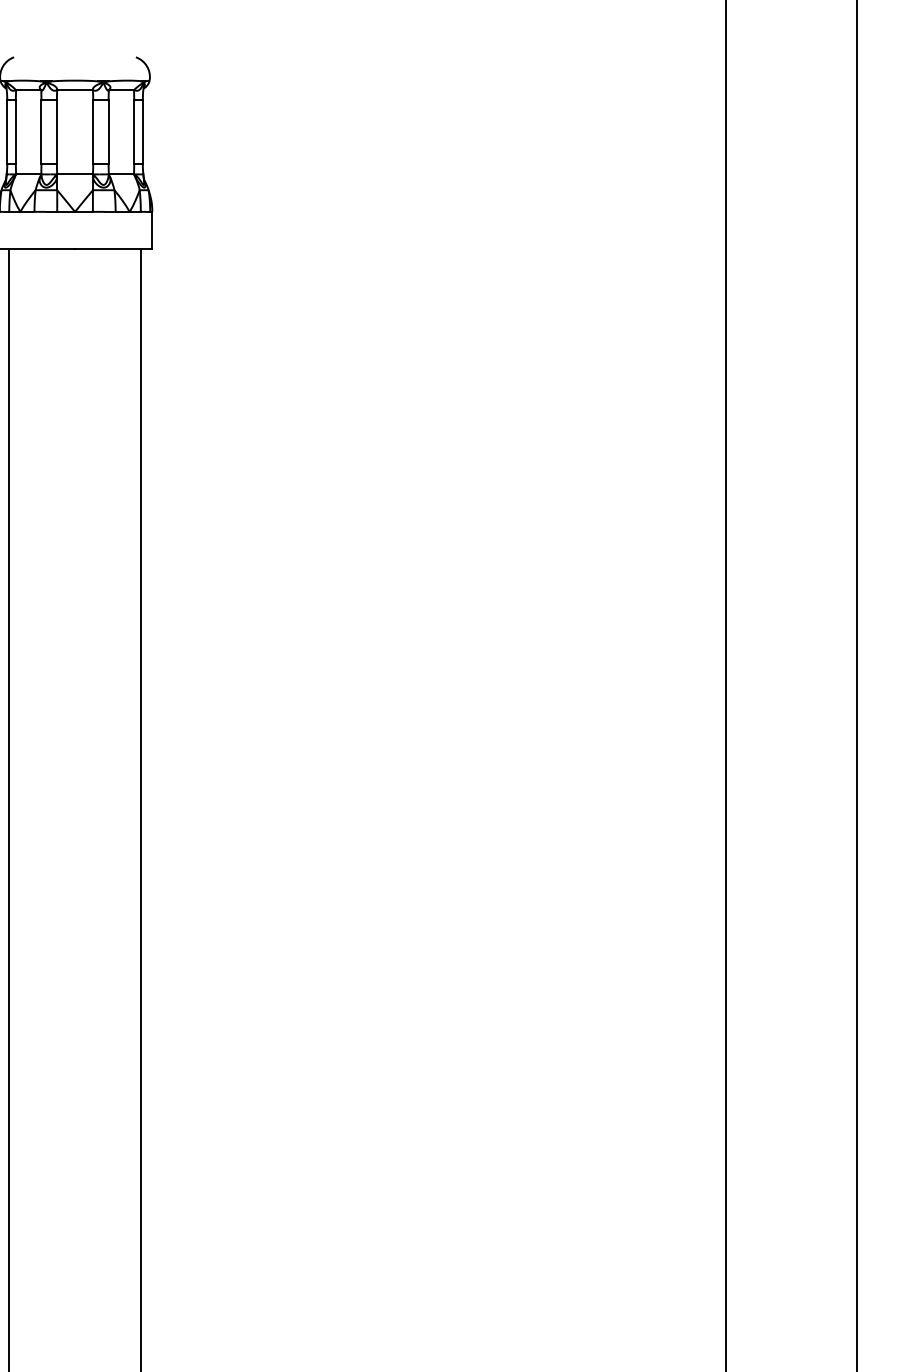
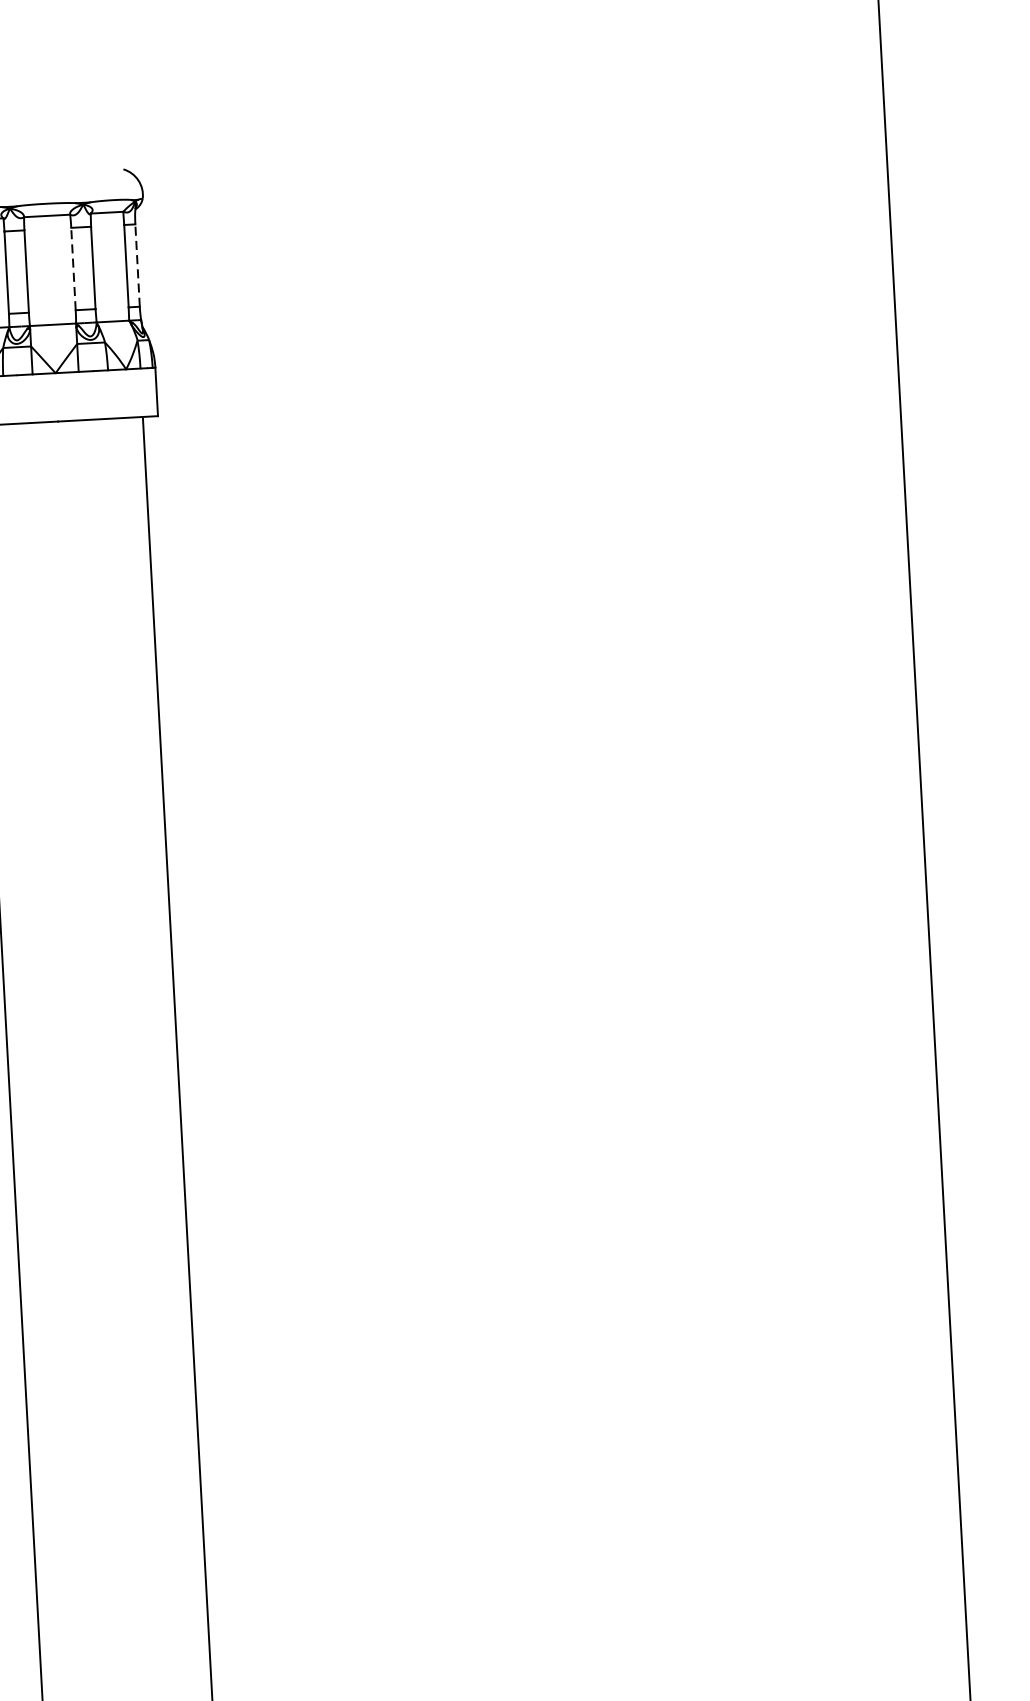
line: (93, 132) -> (73, 269), solid -> dashed
line: (142, 132) -> (137, 265), solid -> dashed

